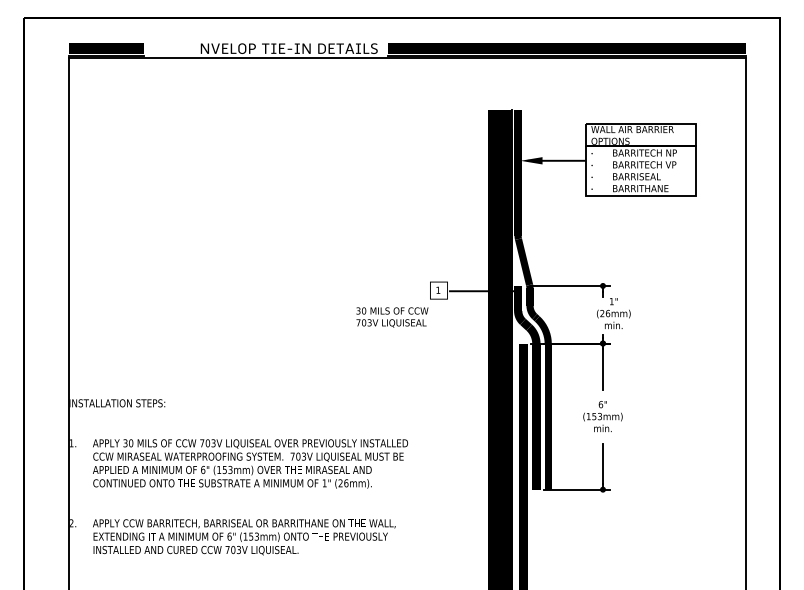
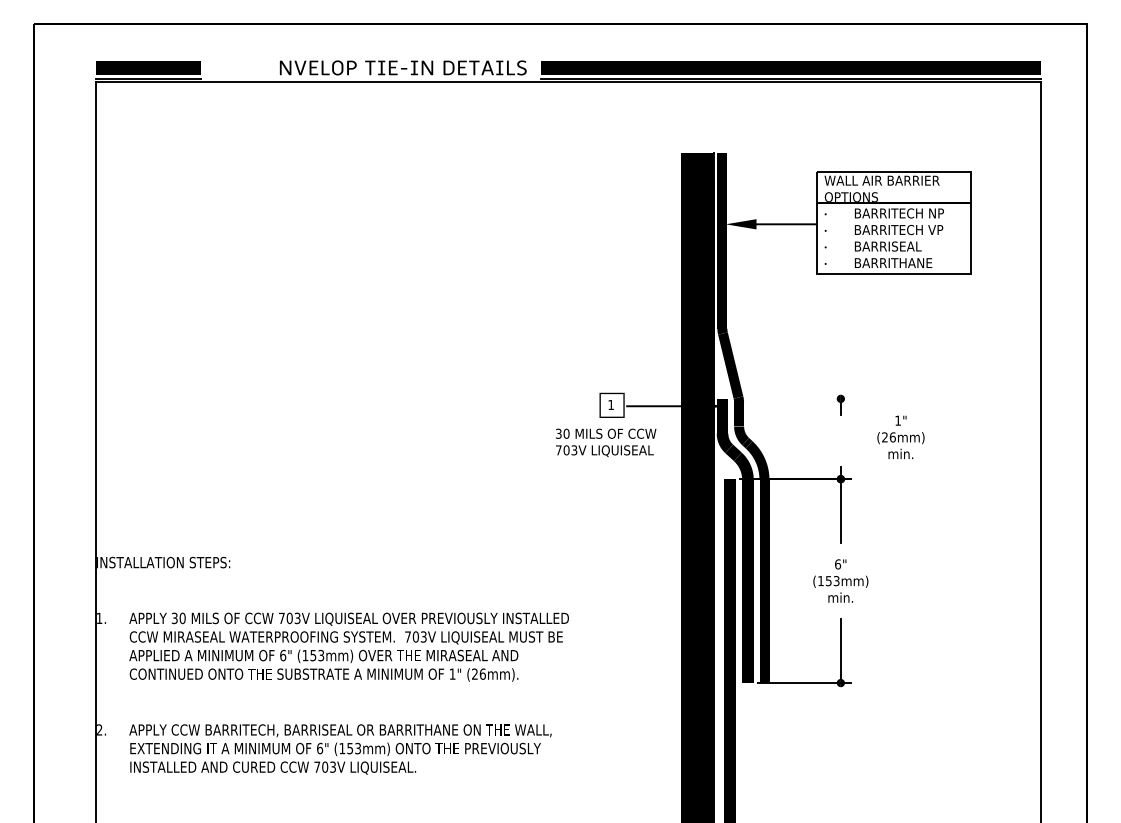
line: (570, 285) -> (795, 398), removed
text: (613, 312) -> (900, 436), moved
text: (392, 317) -> (606, 442), moved

